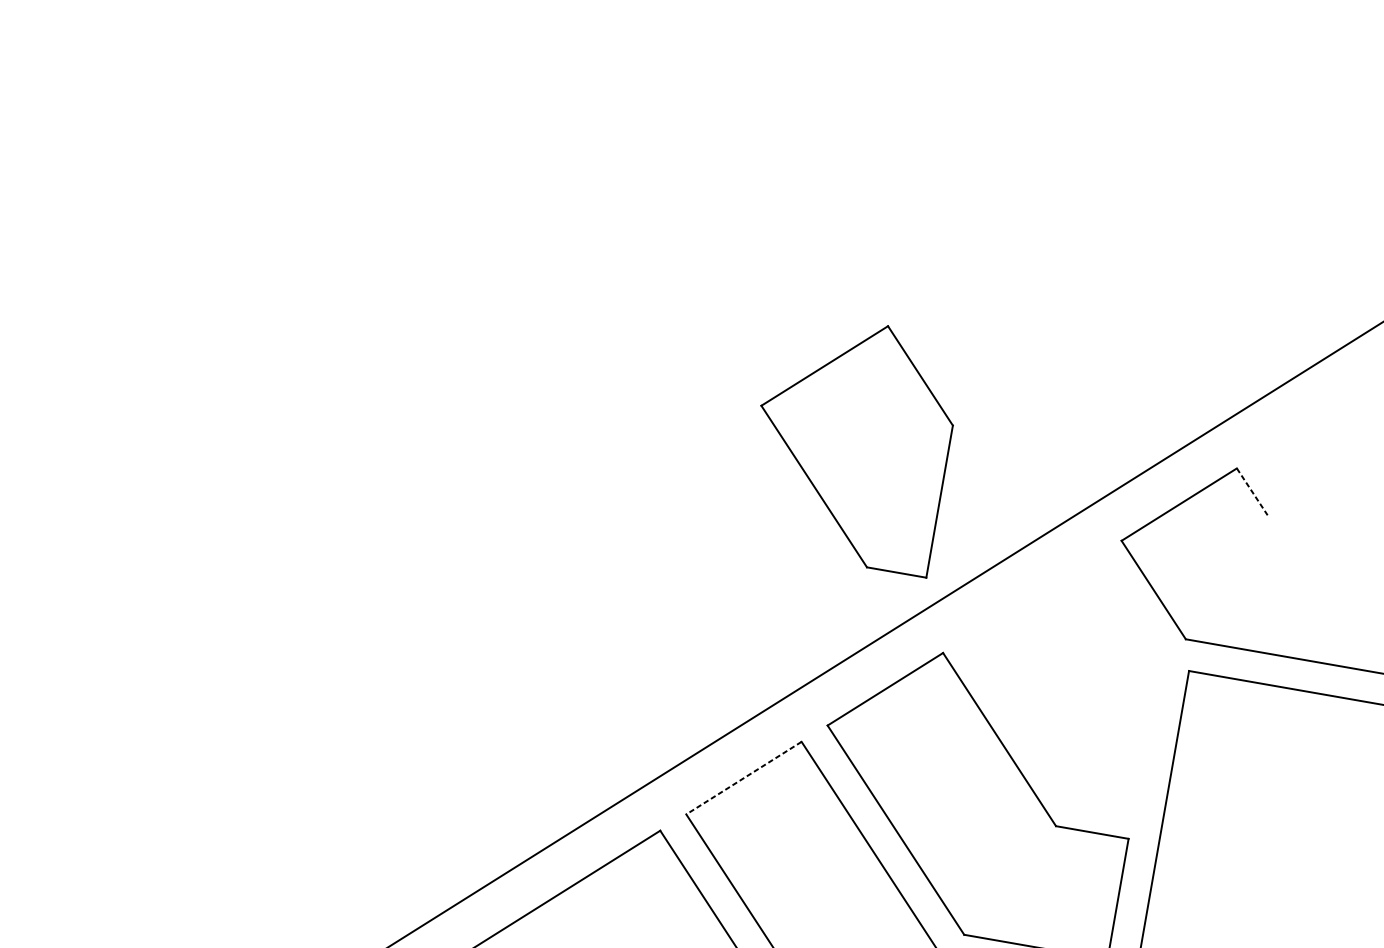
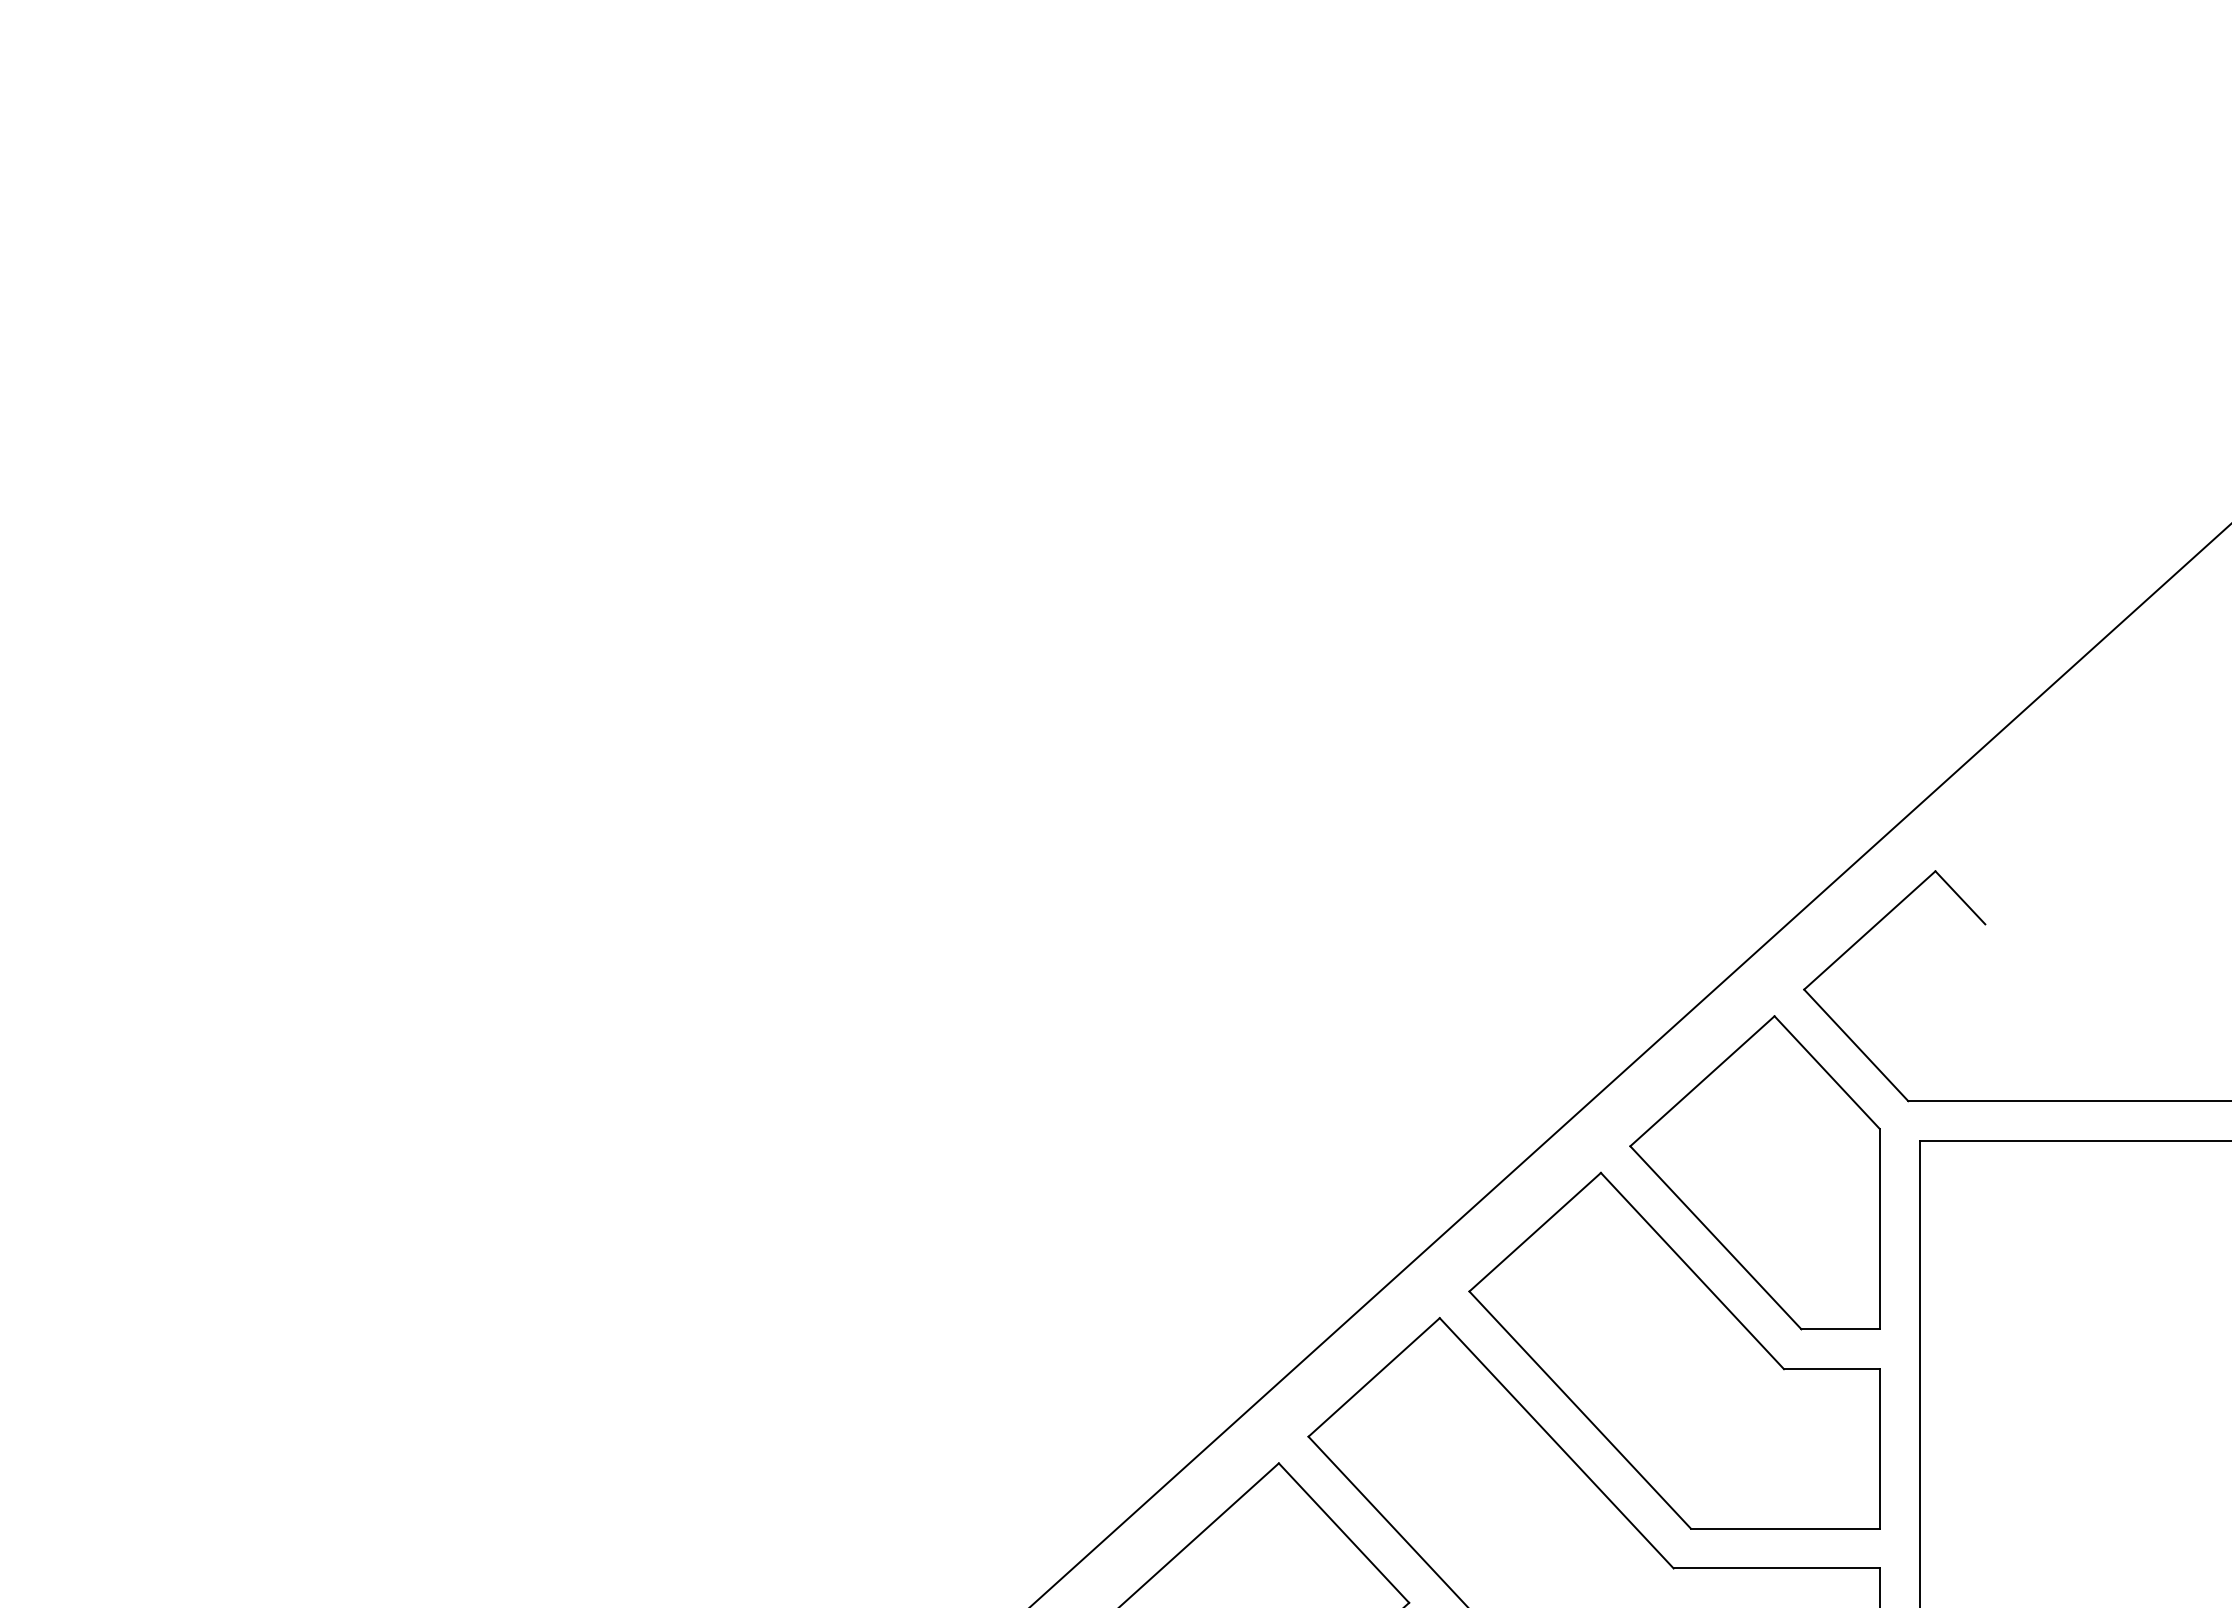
part: (852, 442) -> (1754, 1172), moved
line: (1252, 492) -> (1960, 898), dashed -> solid
line: (743, 778) -> (1373, 1377), dashed -> solid

